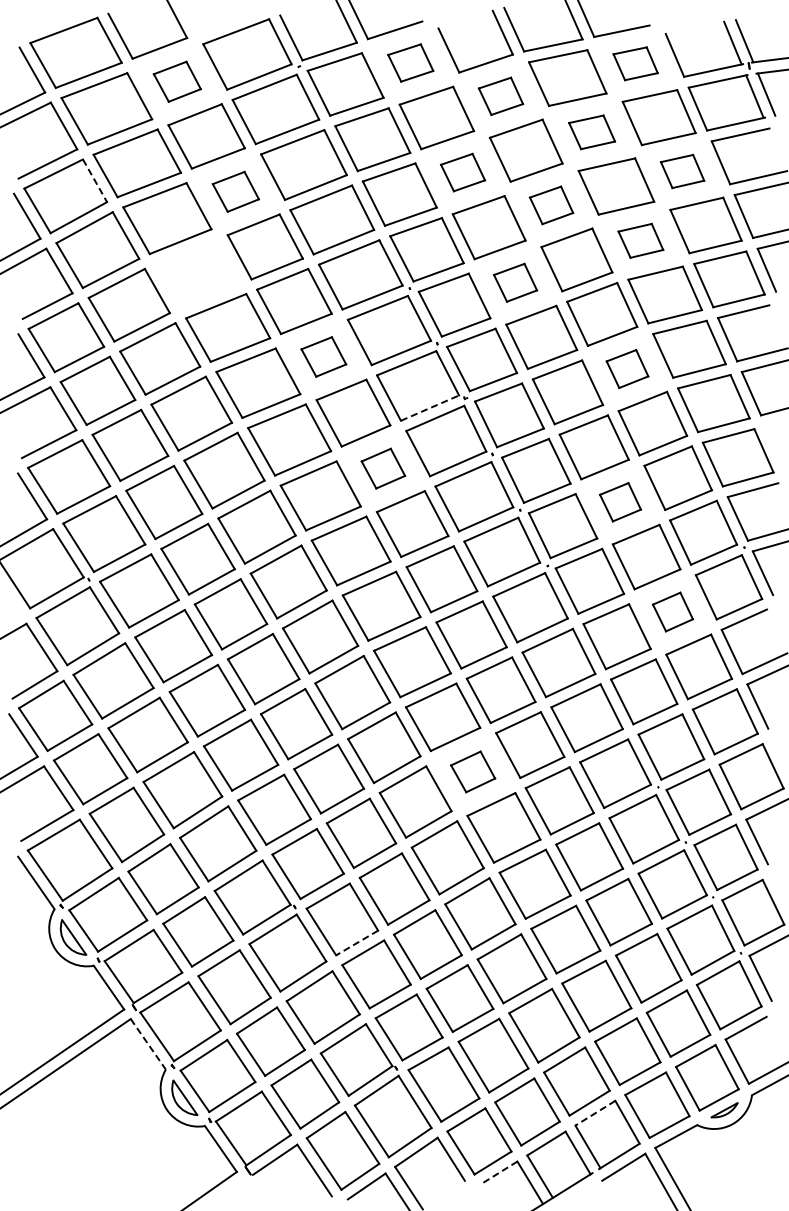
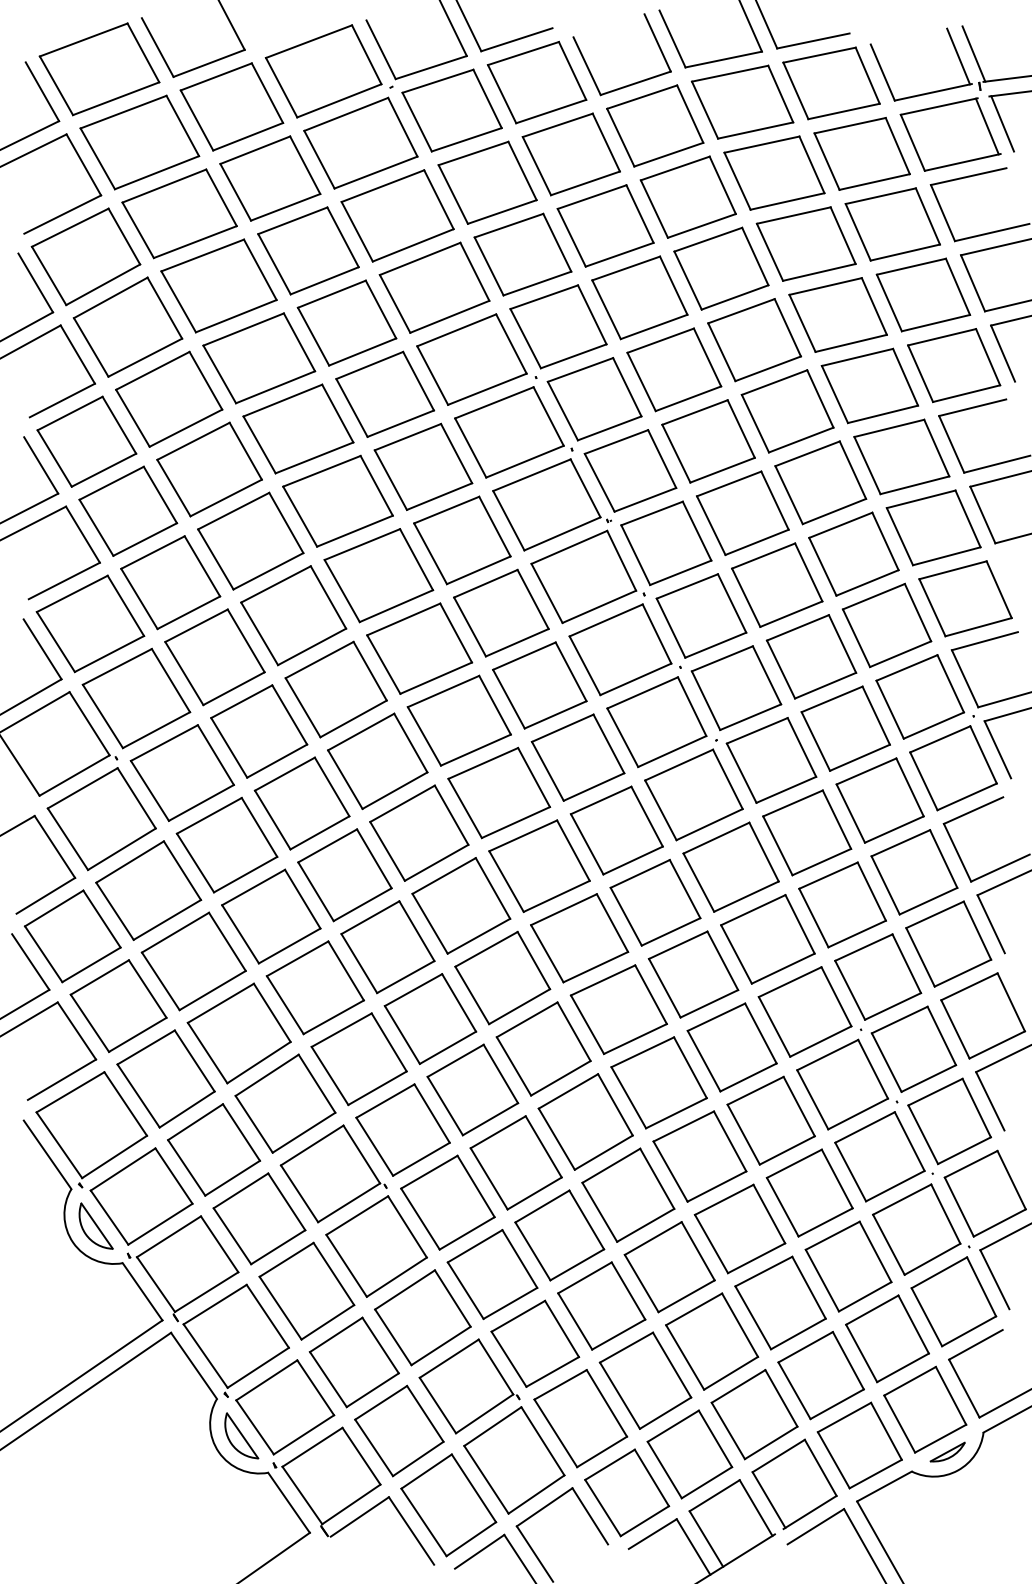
part: (410, 62) -> (536, 81), size x1.67
part: (635, 63) -> (831, 83), size x1.67
part: (177, 81) -> (232, 106), size x1.67
part: (500, 96) -> (654, 126), size x1.67
part: (591, 132) -> (773, 173), size x1.67
part: (682, 171) -> (892, 224), size x1.67
part: (462, 172) -> (604, 225), size x1.67
line: (95, 180) -> (124, 236), dashed -> solid
part: (235, 191) -> (308, 250), size x1.67
part: (551, 205) -> (721, 268), size x1.67
part: (640, 240) -> (837, 314), size x1.67
part: (197, 273) -> (258, 357), added
part: (515, 282) -> (674, 369), size x1.67
part: (323, 356) -> (423, 466), size x1.67
part: (627, 368) -> (820, 482), size x1.67
line: (430, 408) -> (563, 534), dashed -> solid
part: (383, 468) -> (501, 612), size x1.67
part: (620, 502) -> (811, 657), size x1.67
part: (672, 611) -> (879, 799), size x1.67
part: (472, 771) -> (618, 1009), size x1.67
line: (356, 943) -> (466, 1234), dashed -> solid
line: (148, 1044) -> (194, 1366), dashed -> solid
line: (594, 1113) -> (777, 1456), dashed -> solid
line: (499, 1172) -> (653, 1533), dashed -> solid

